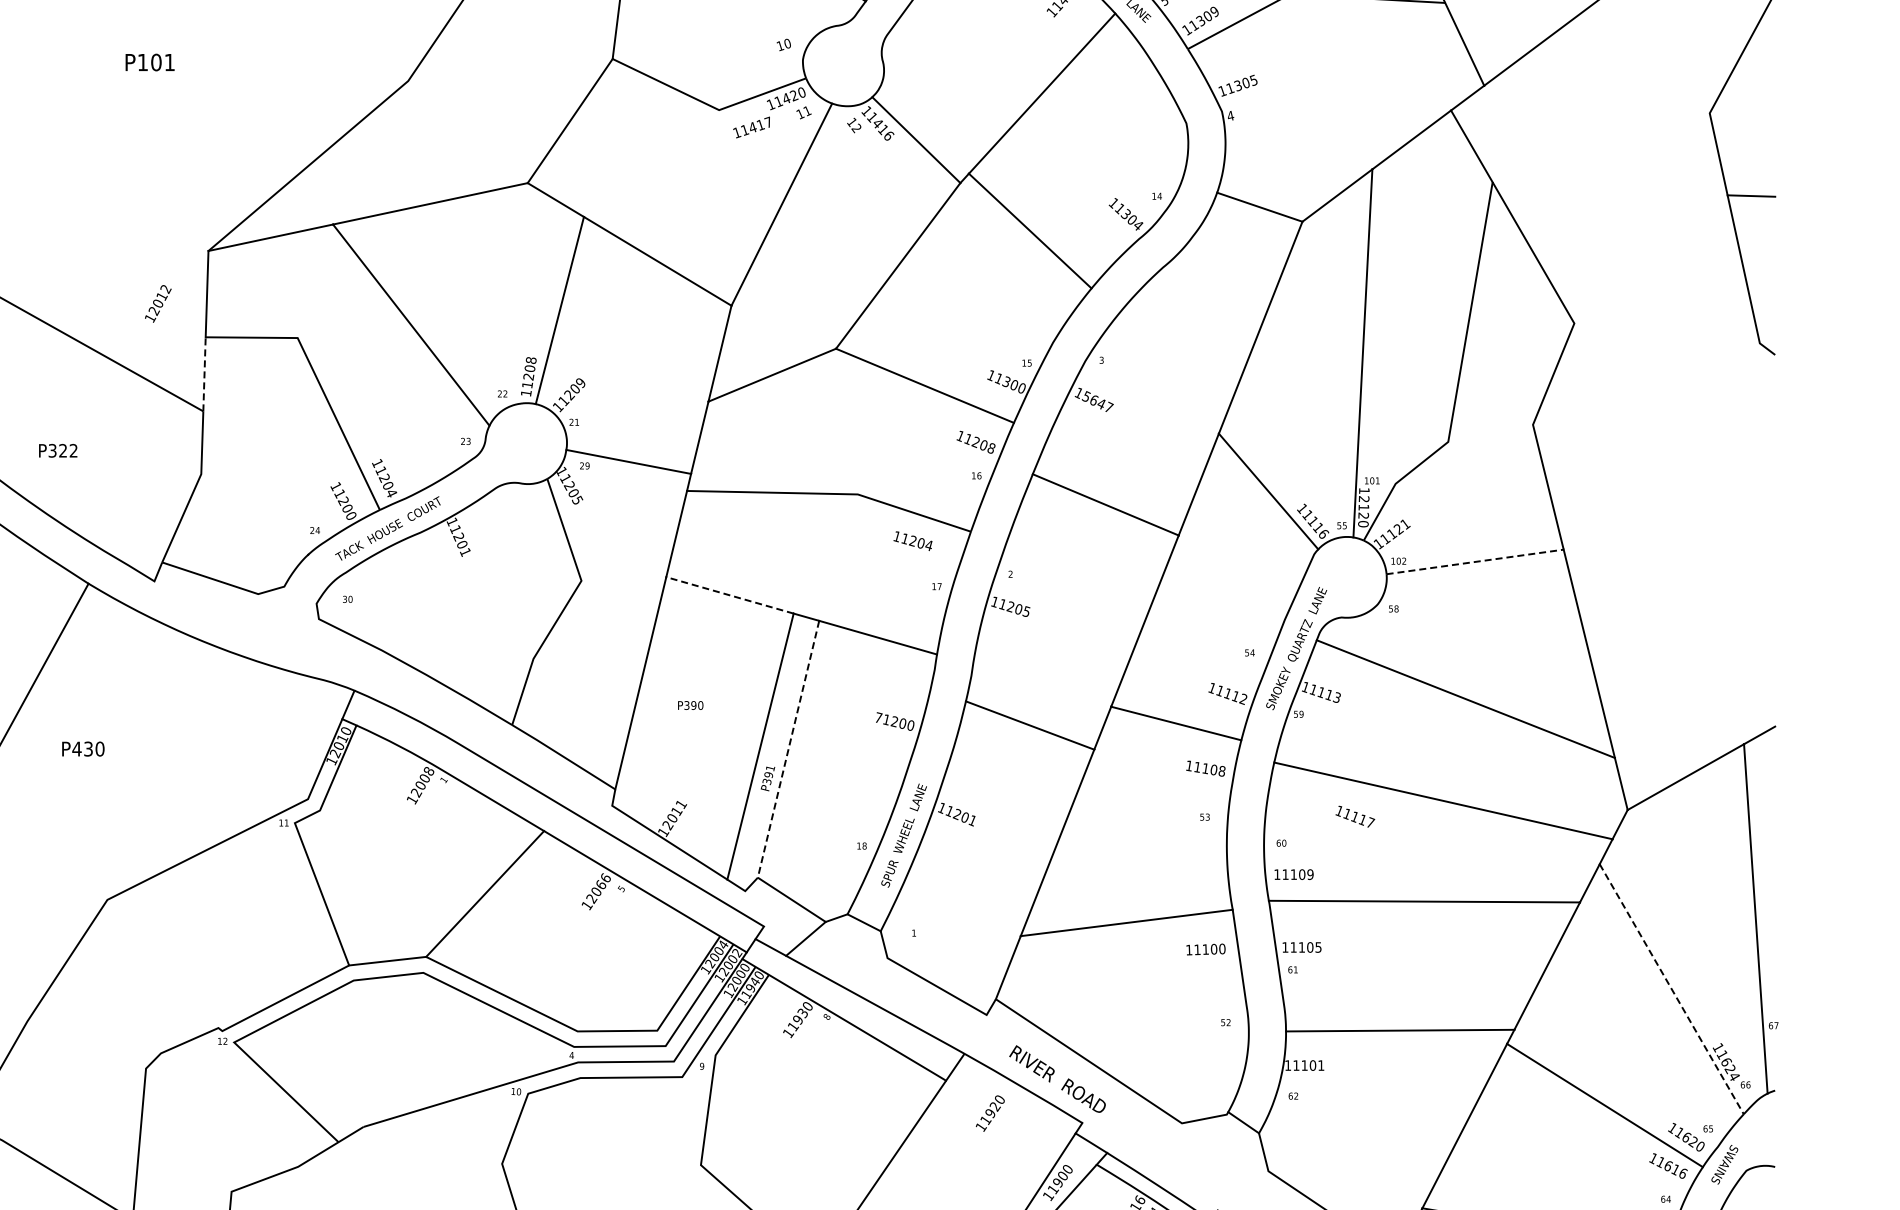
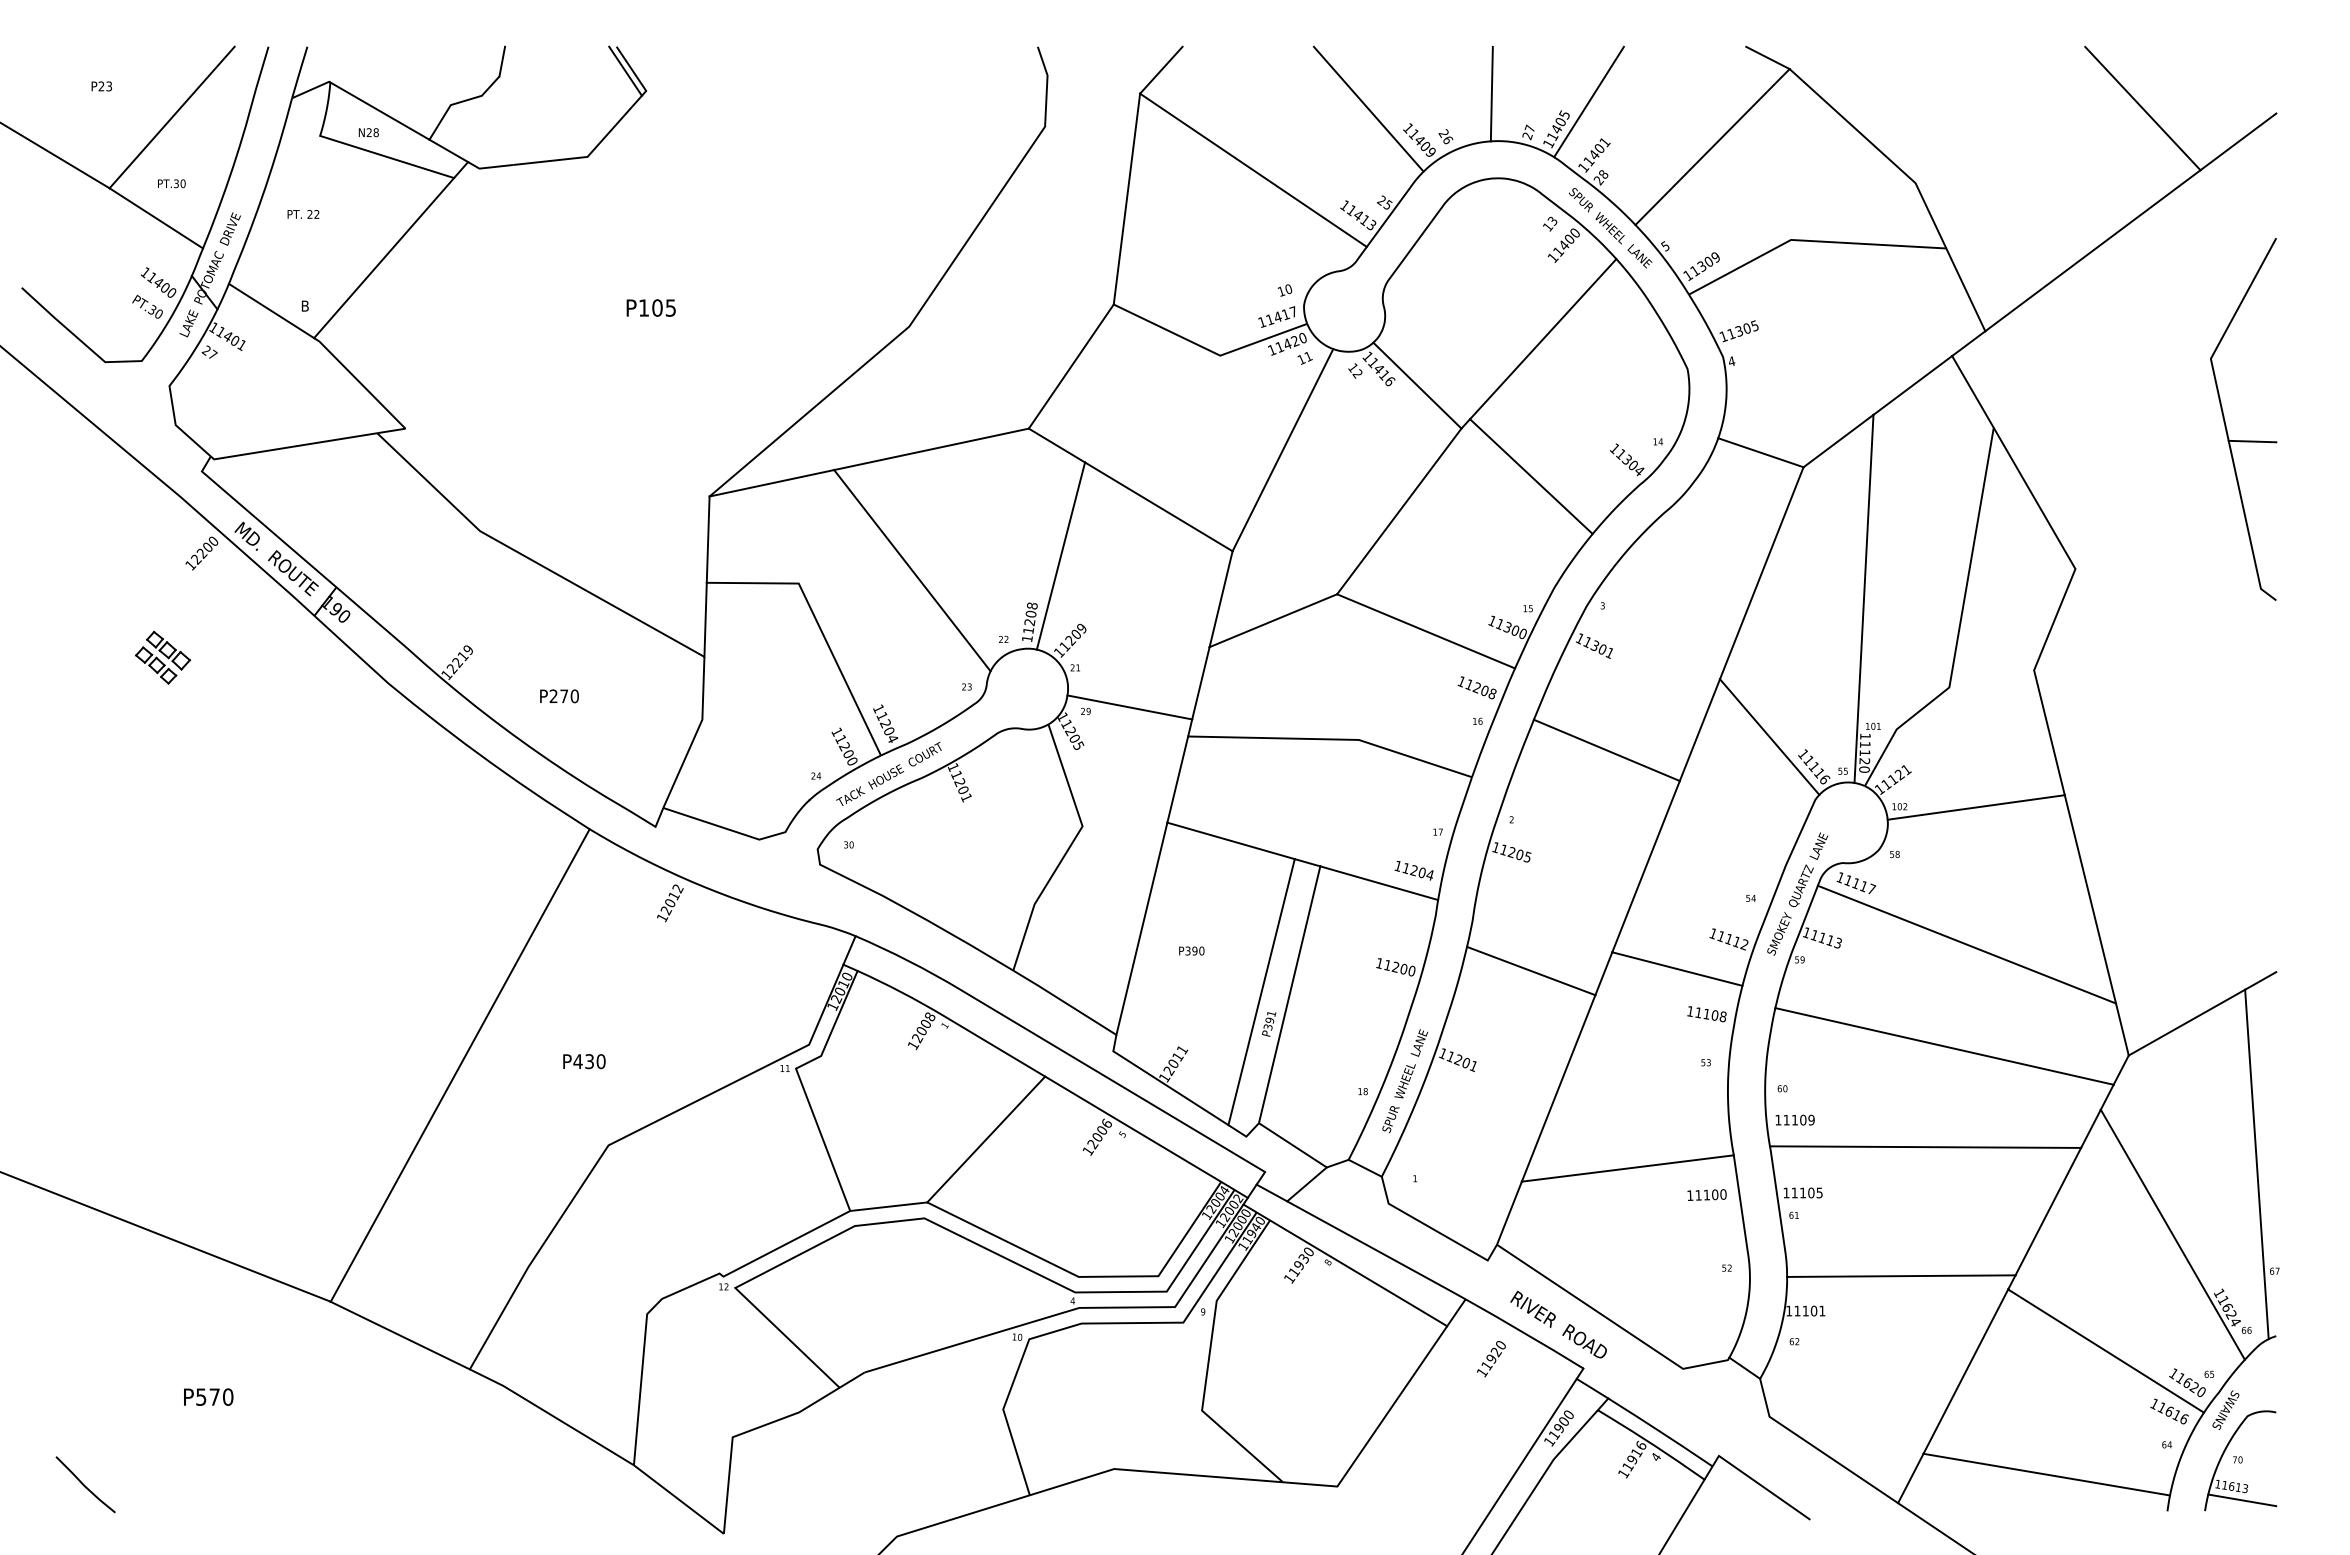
text: (169, 61) -> (670, 307), P101 -> P105
text: (751, 126) -> (1276, 316), moved
text: (158, 303) -> (670, 903), moved
line: (204, 373) -> (705, 619), dashed -> solid
text: (1097, 401) -> (1598, 647), 15647 -> 11301
text: (62, 450) -> (563, 696), P322 -> P270
text: (1364, 498) -> (1865, 744), 12120 -> 11120
text: (912, 540) -> (1413, 870), moved
line: (1475, 561) -> (1976, 807), dashed -> solid
line: (729, 594) -> (1230, 840), dashed -> solid
text: (878, 716) -> (1379, 962), 71200 -> 11200
text: (83, 748) -> (584, 1061), moved
line: (788, 749) -> (1289, 995), dashed -> solid
text: (1355, 815) -> (1856, 882), moved
text: (601, 882) -> (1102, 1128), 12066 -> 12006
line: (1672, 989) -> (2173, 1235), dashed -> solid

